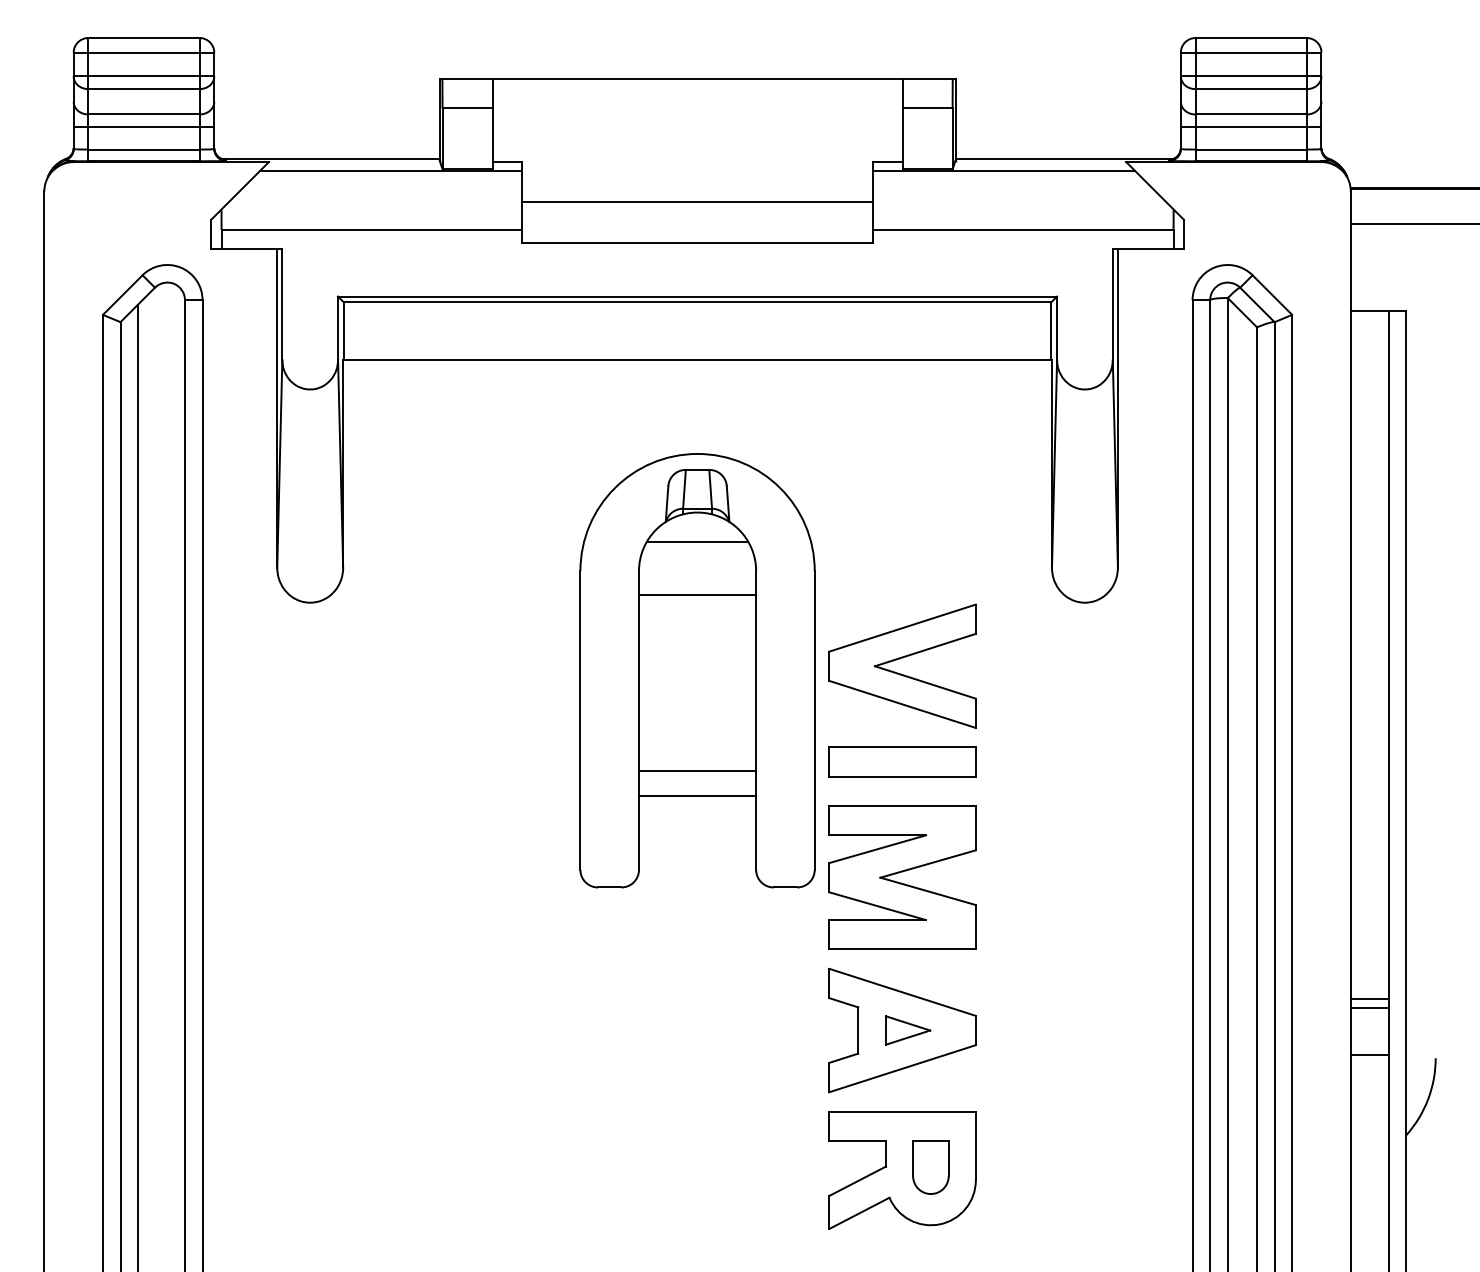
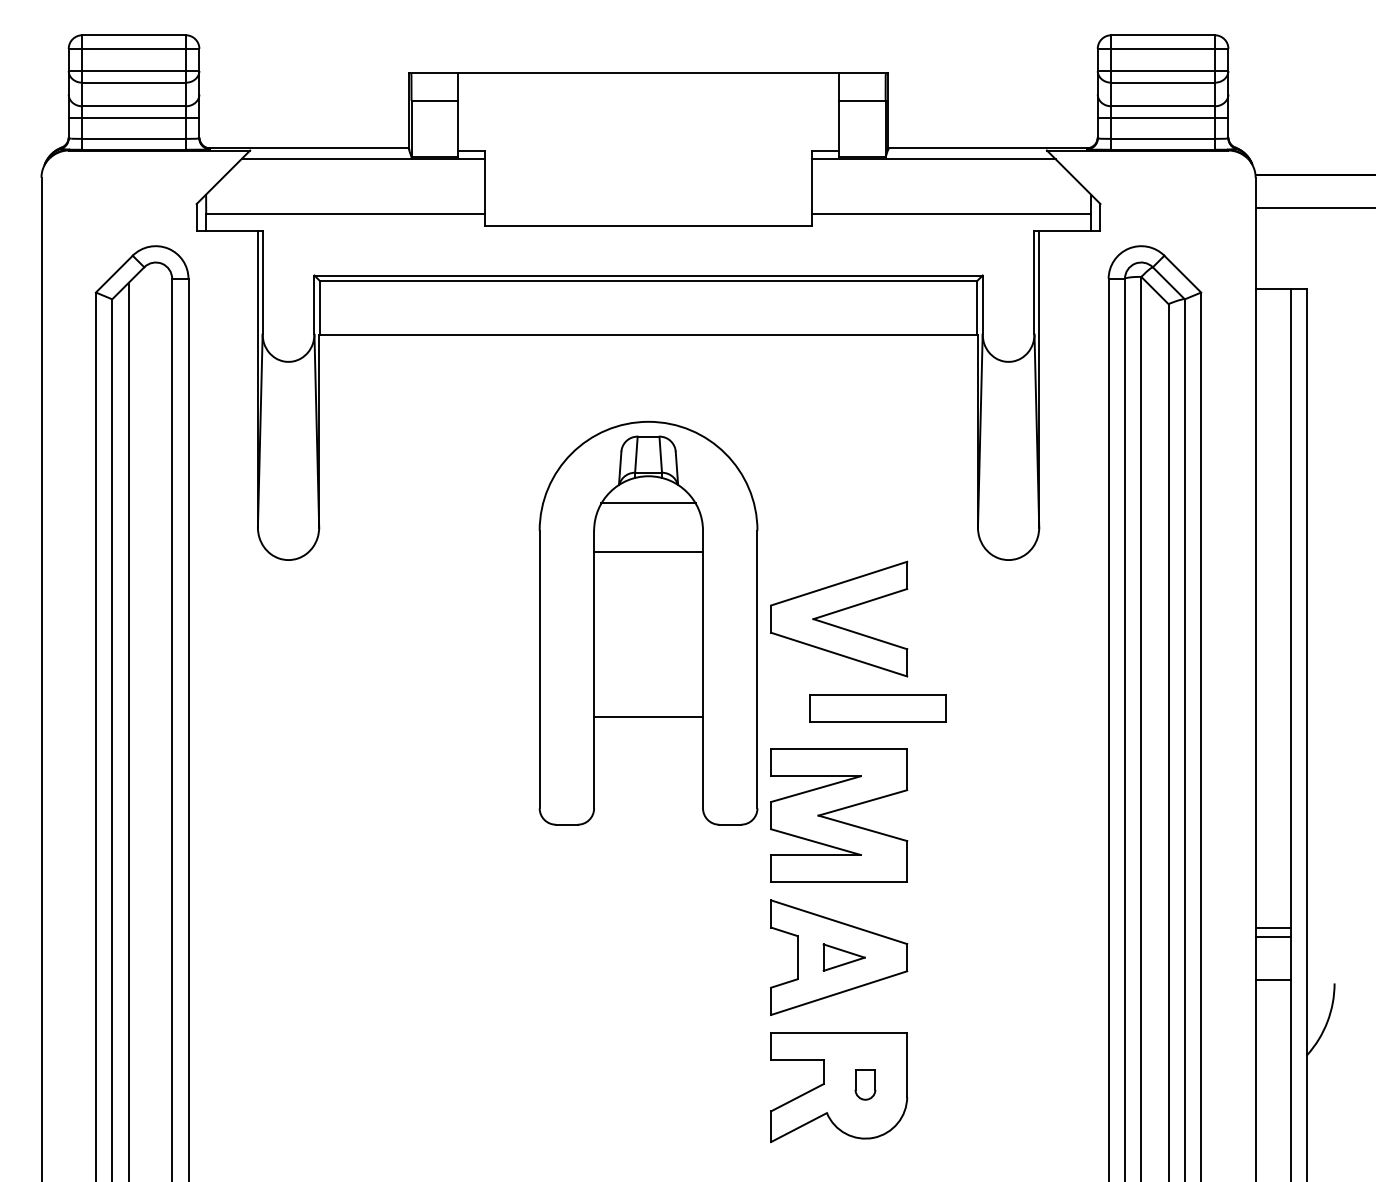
line: (697, 202) -> (648, 188), removed
part: (902, 761) -> (878, 707), moved
line: (697, 795) -> (648, 739), removed
part: (930, 1167) -> (865, 1084), size x0.6

